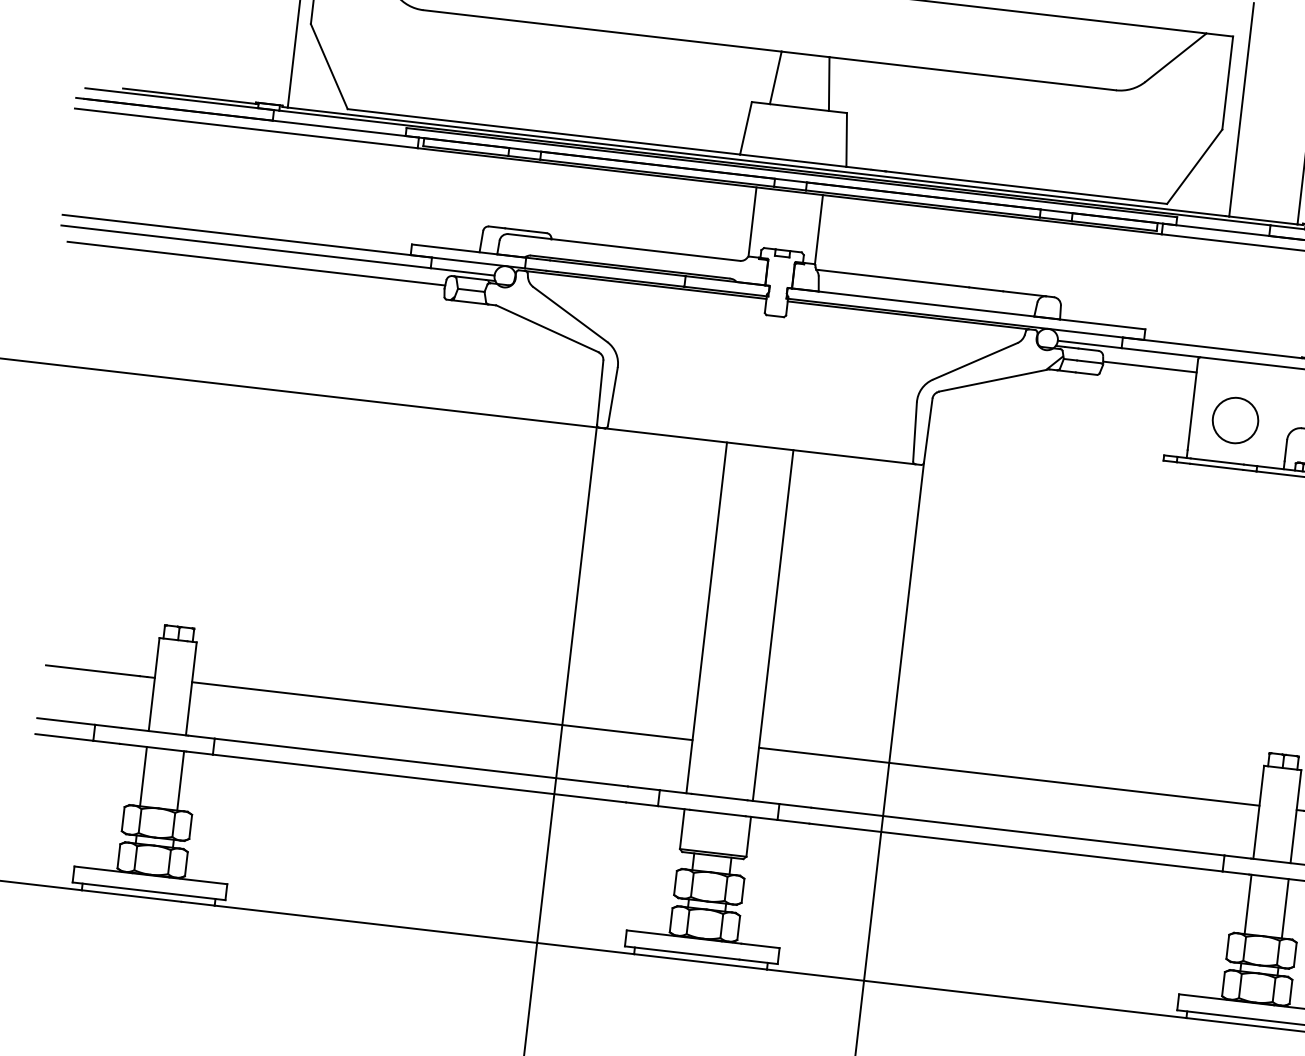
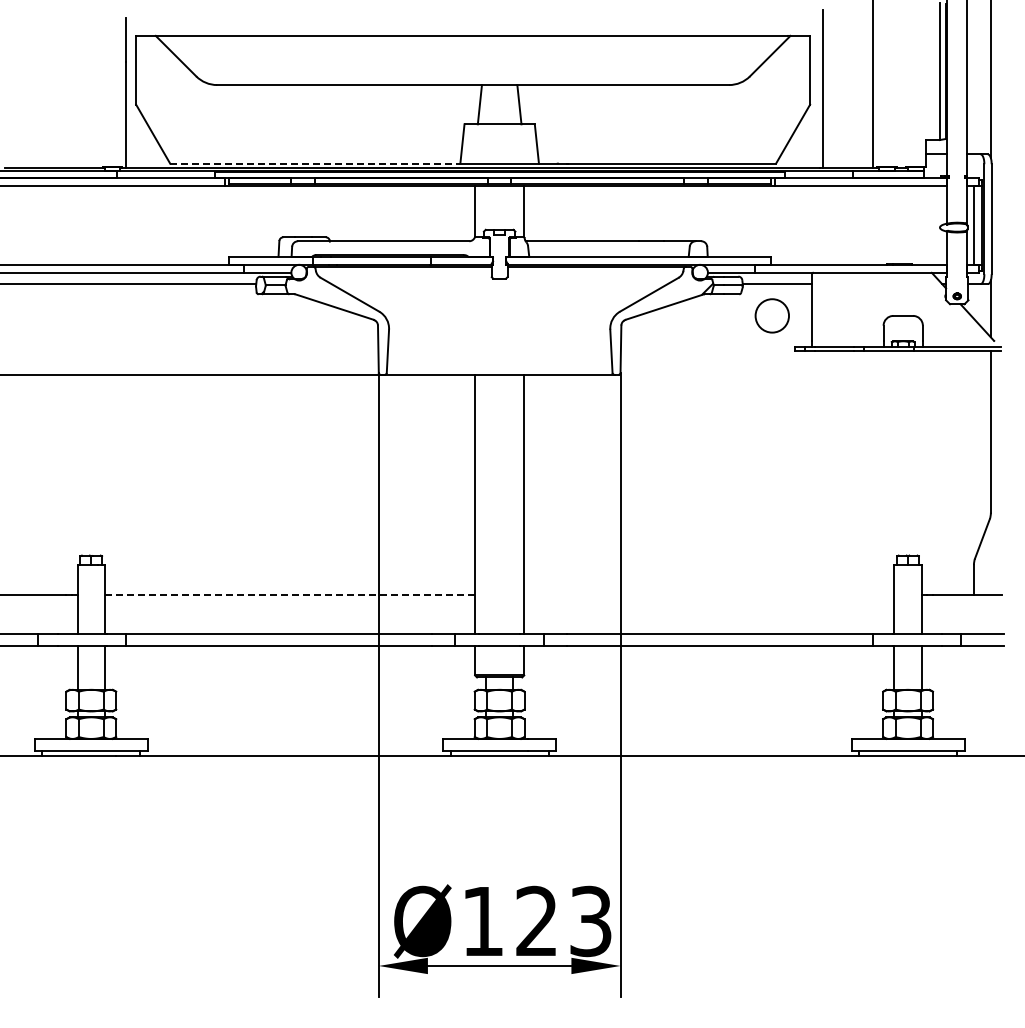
line: (544, 131) -> (315, 163), solid -> dashed
circle: (1234, 419) -> (771, 315), moved
line: (442, 710) -> (290, 594), solid -> dashed
line: (1009, 776) -> (709, 594), removed

